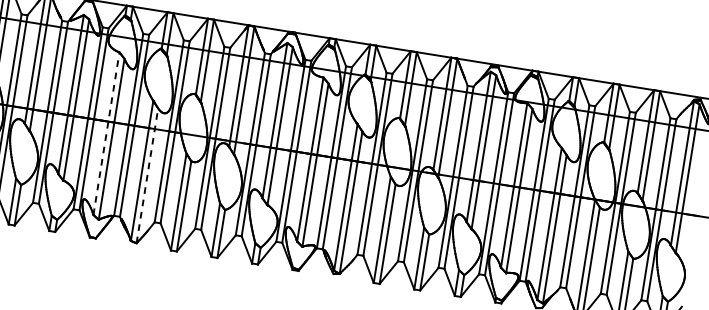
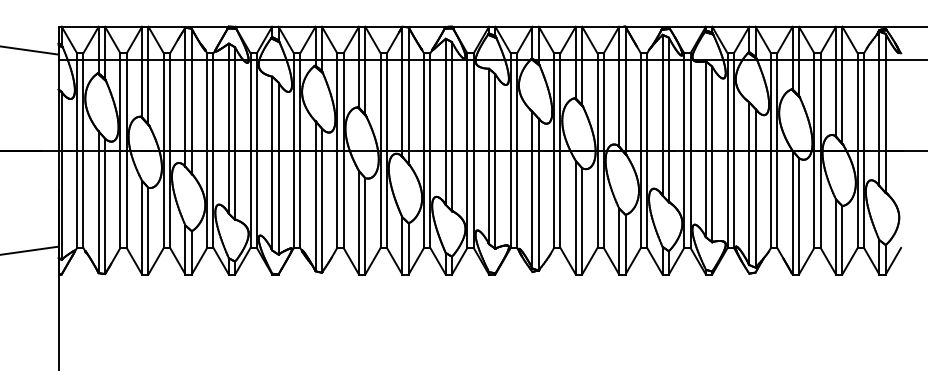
line: (106, 133) -> (272, 163), dashed -> solid
line: (147, 175) -> (321, 200), dashed -> solid

